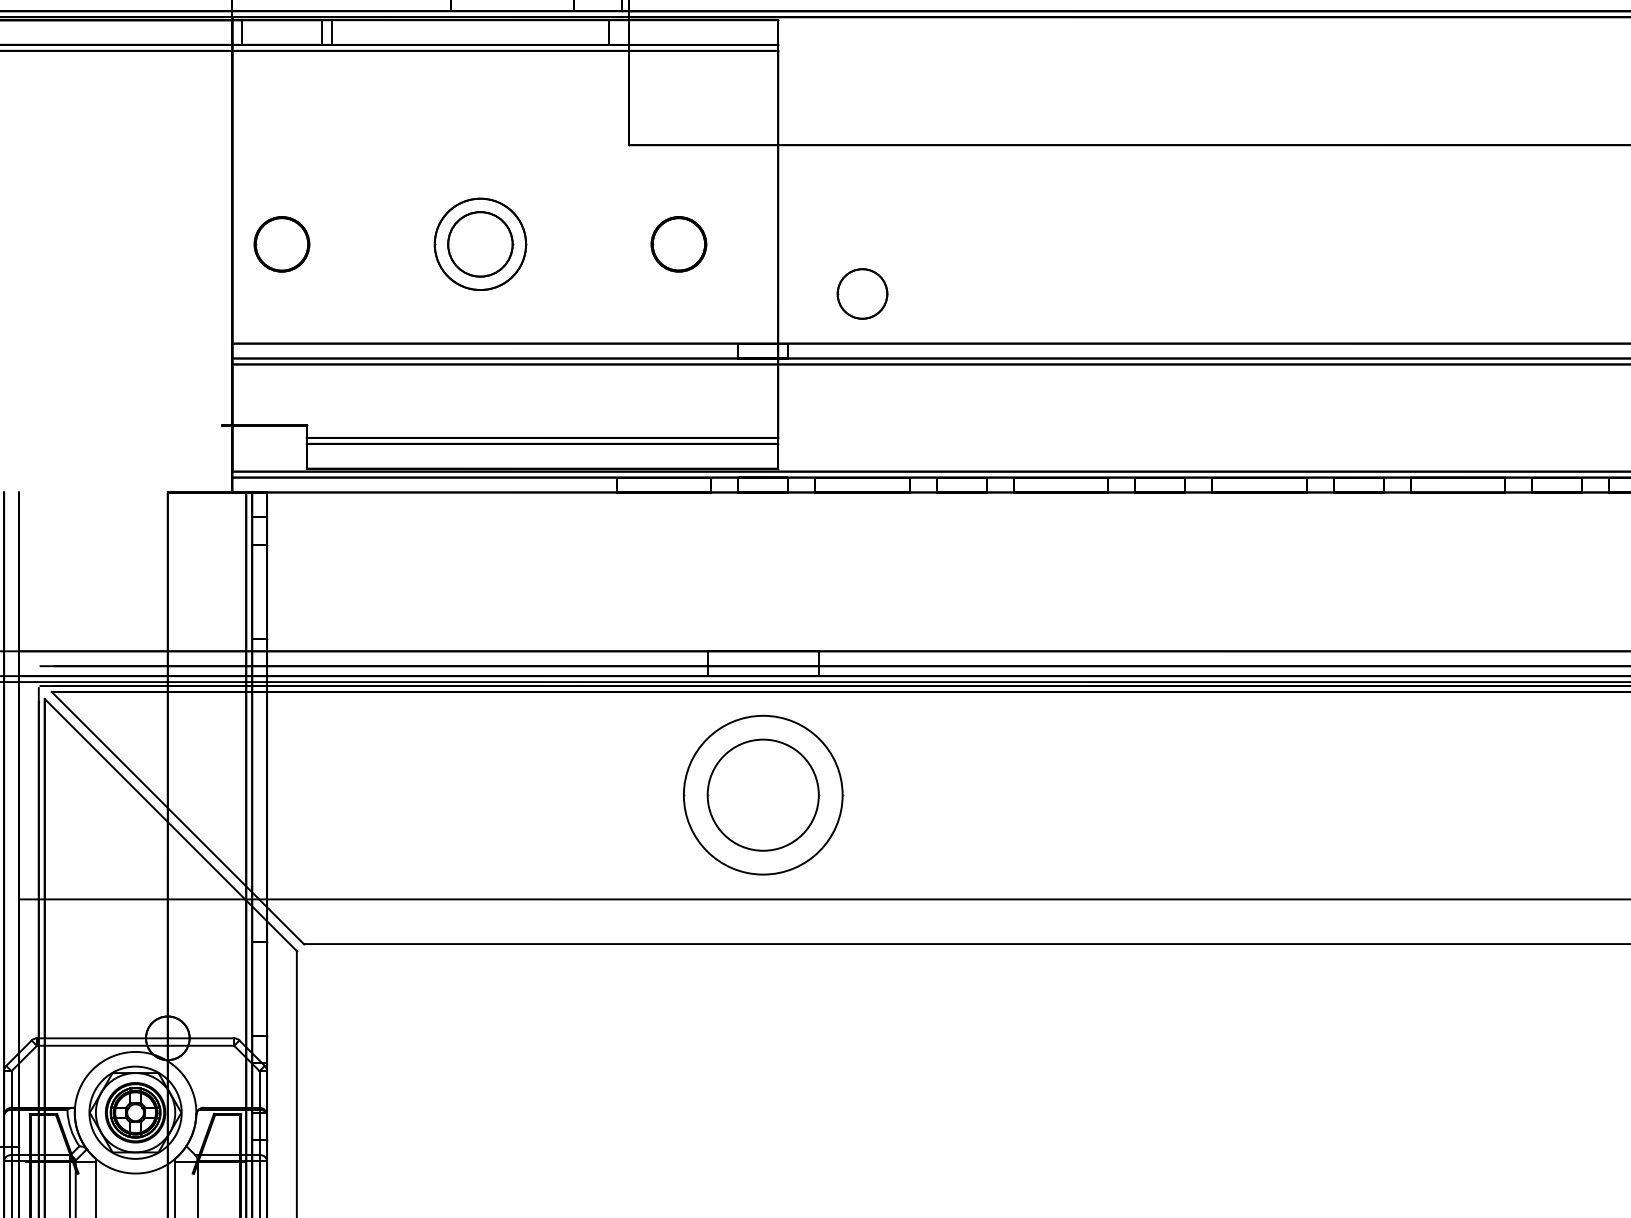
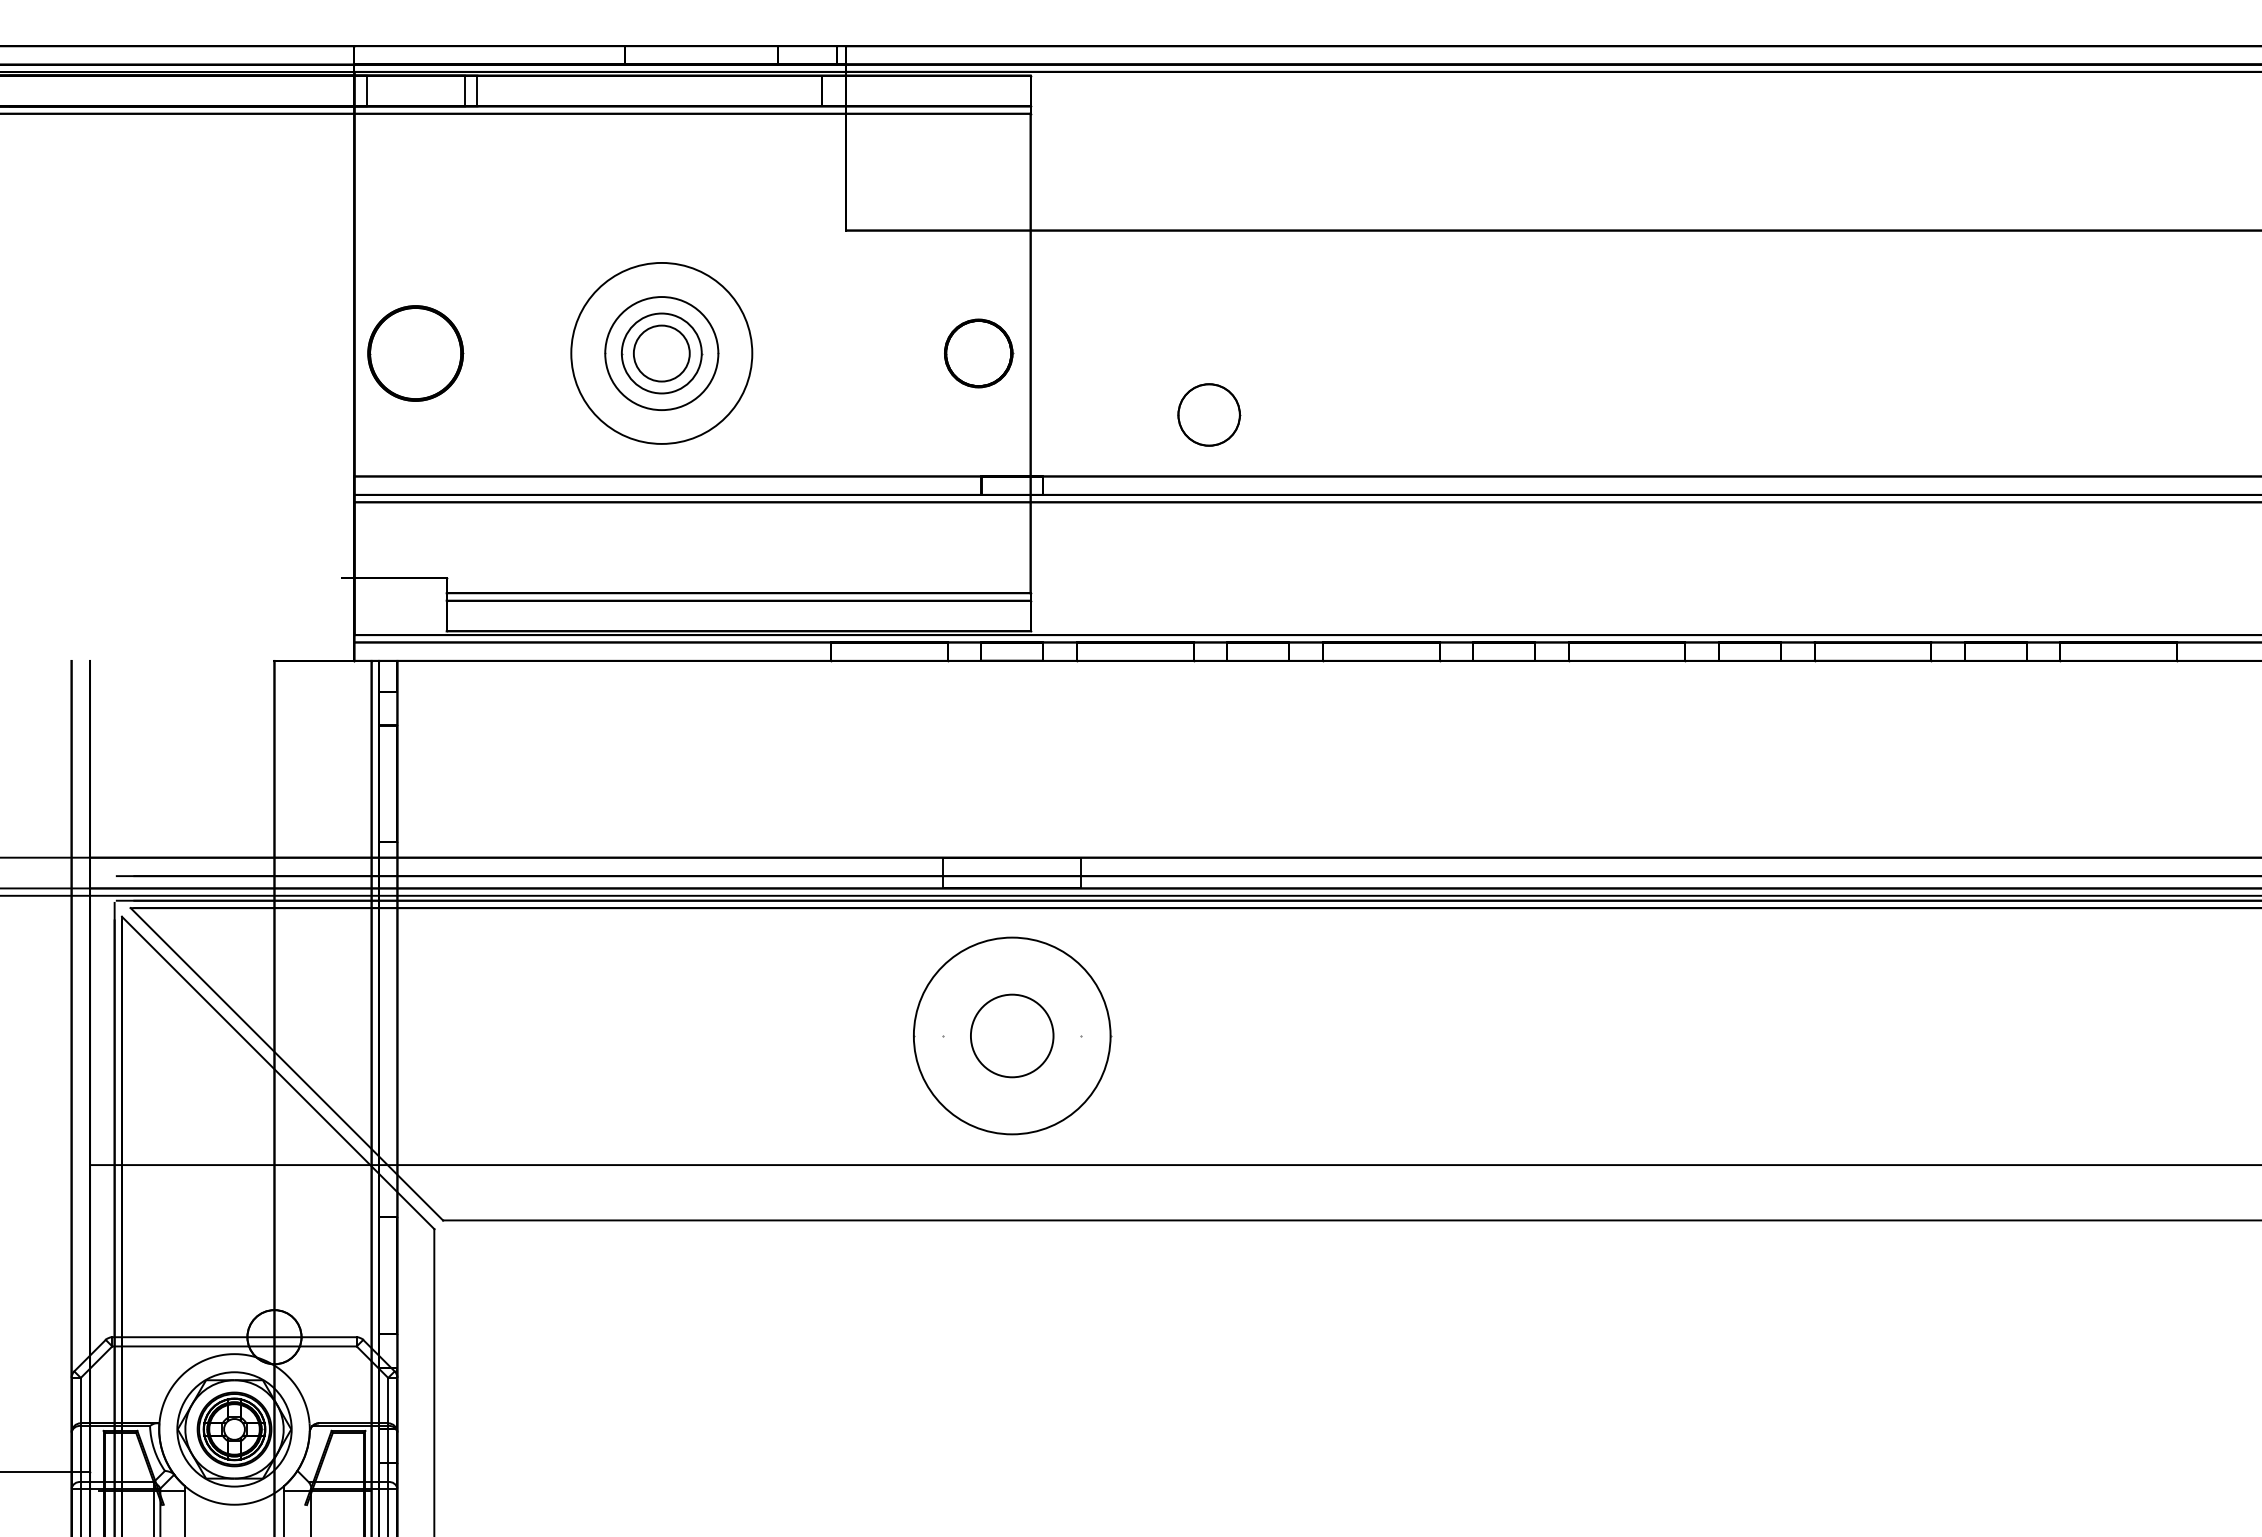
part: (282, 244) -> (416, 353), size x1.4
circle: (480, 244) -> (661, 353), size x0.7
circle: (480, 244) -> (661, 353), size x1.6
part: (679, 244) -> (979, 353), moved
part: (862, 293) -> (1209, 414), moved
circle: (763, 794) -> (1012, 1035), size x0.6

